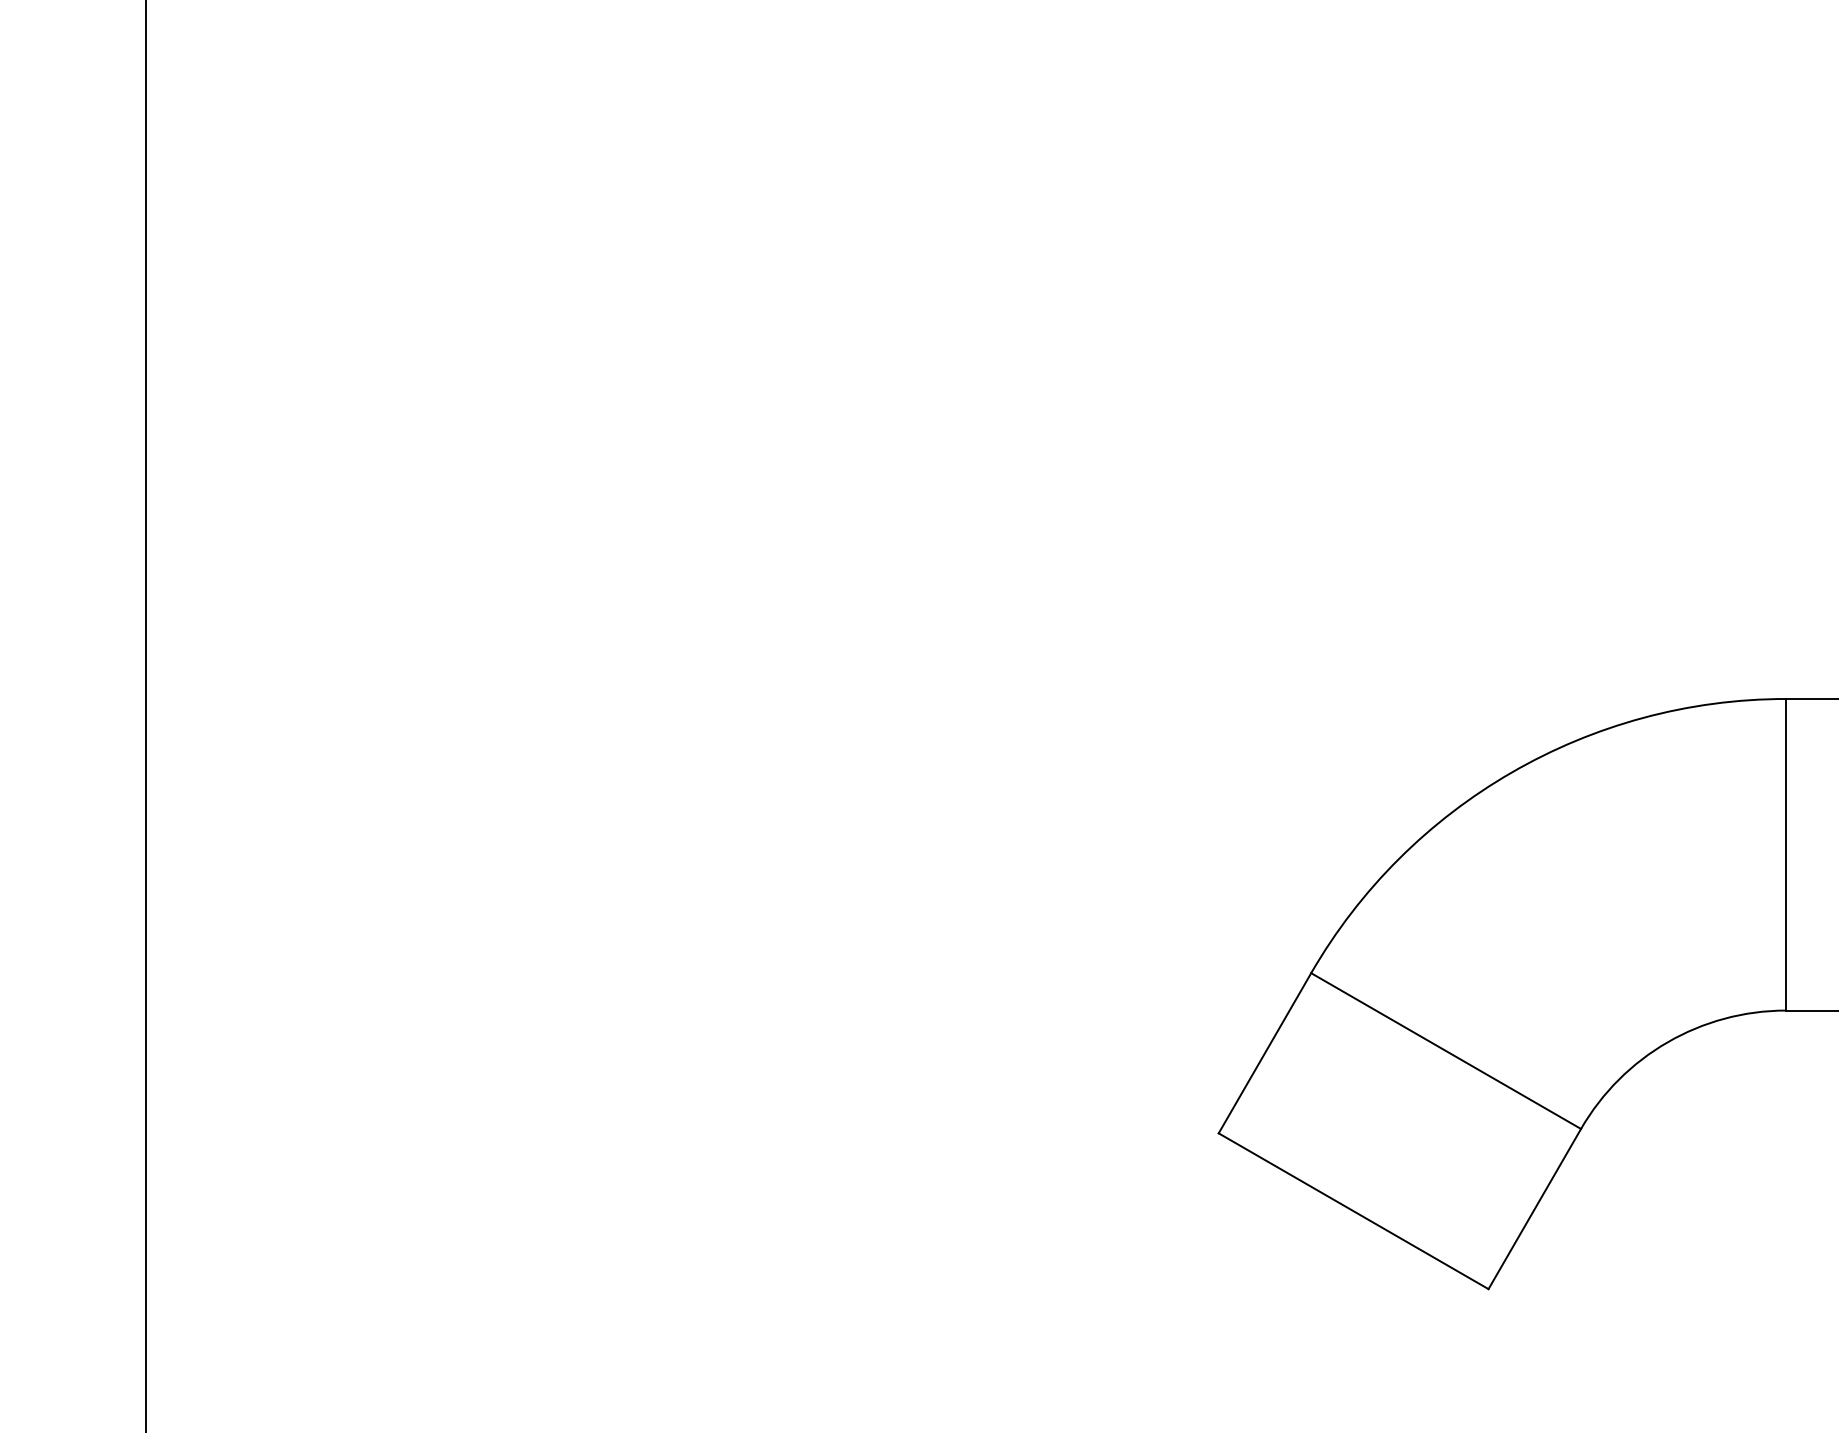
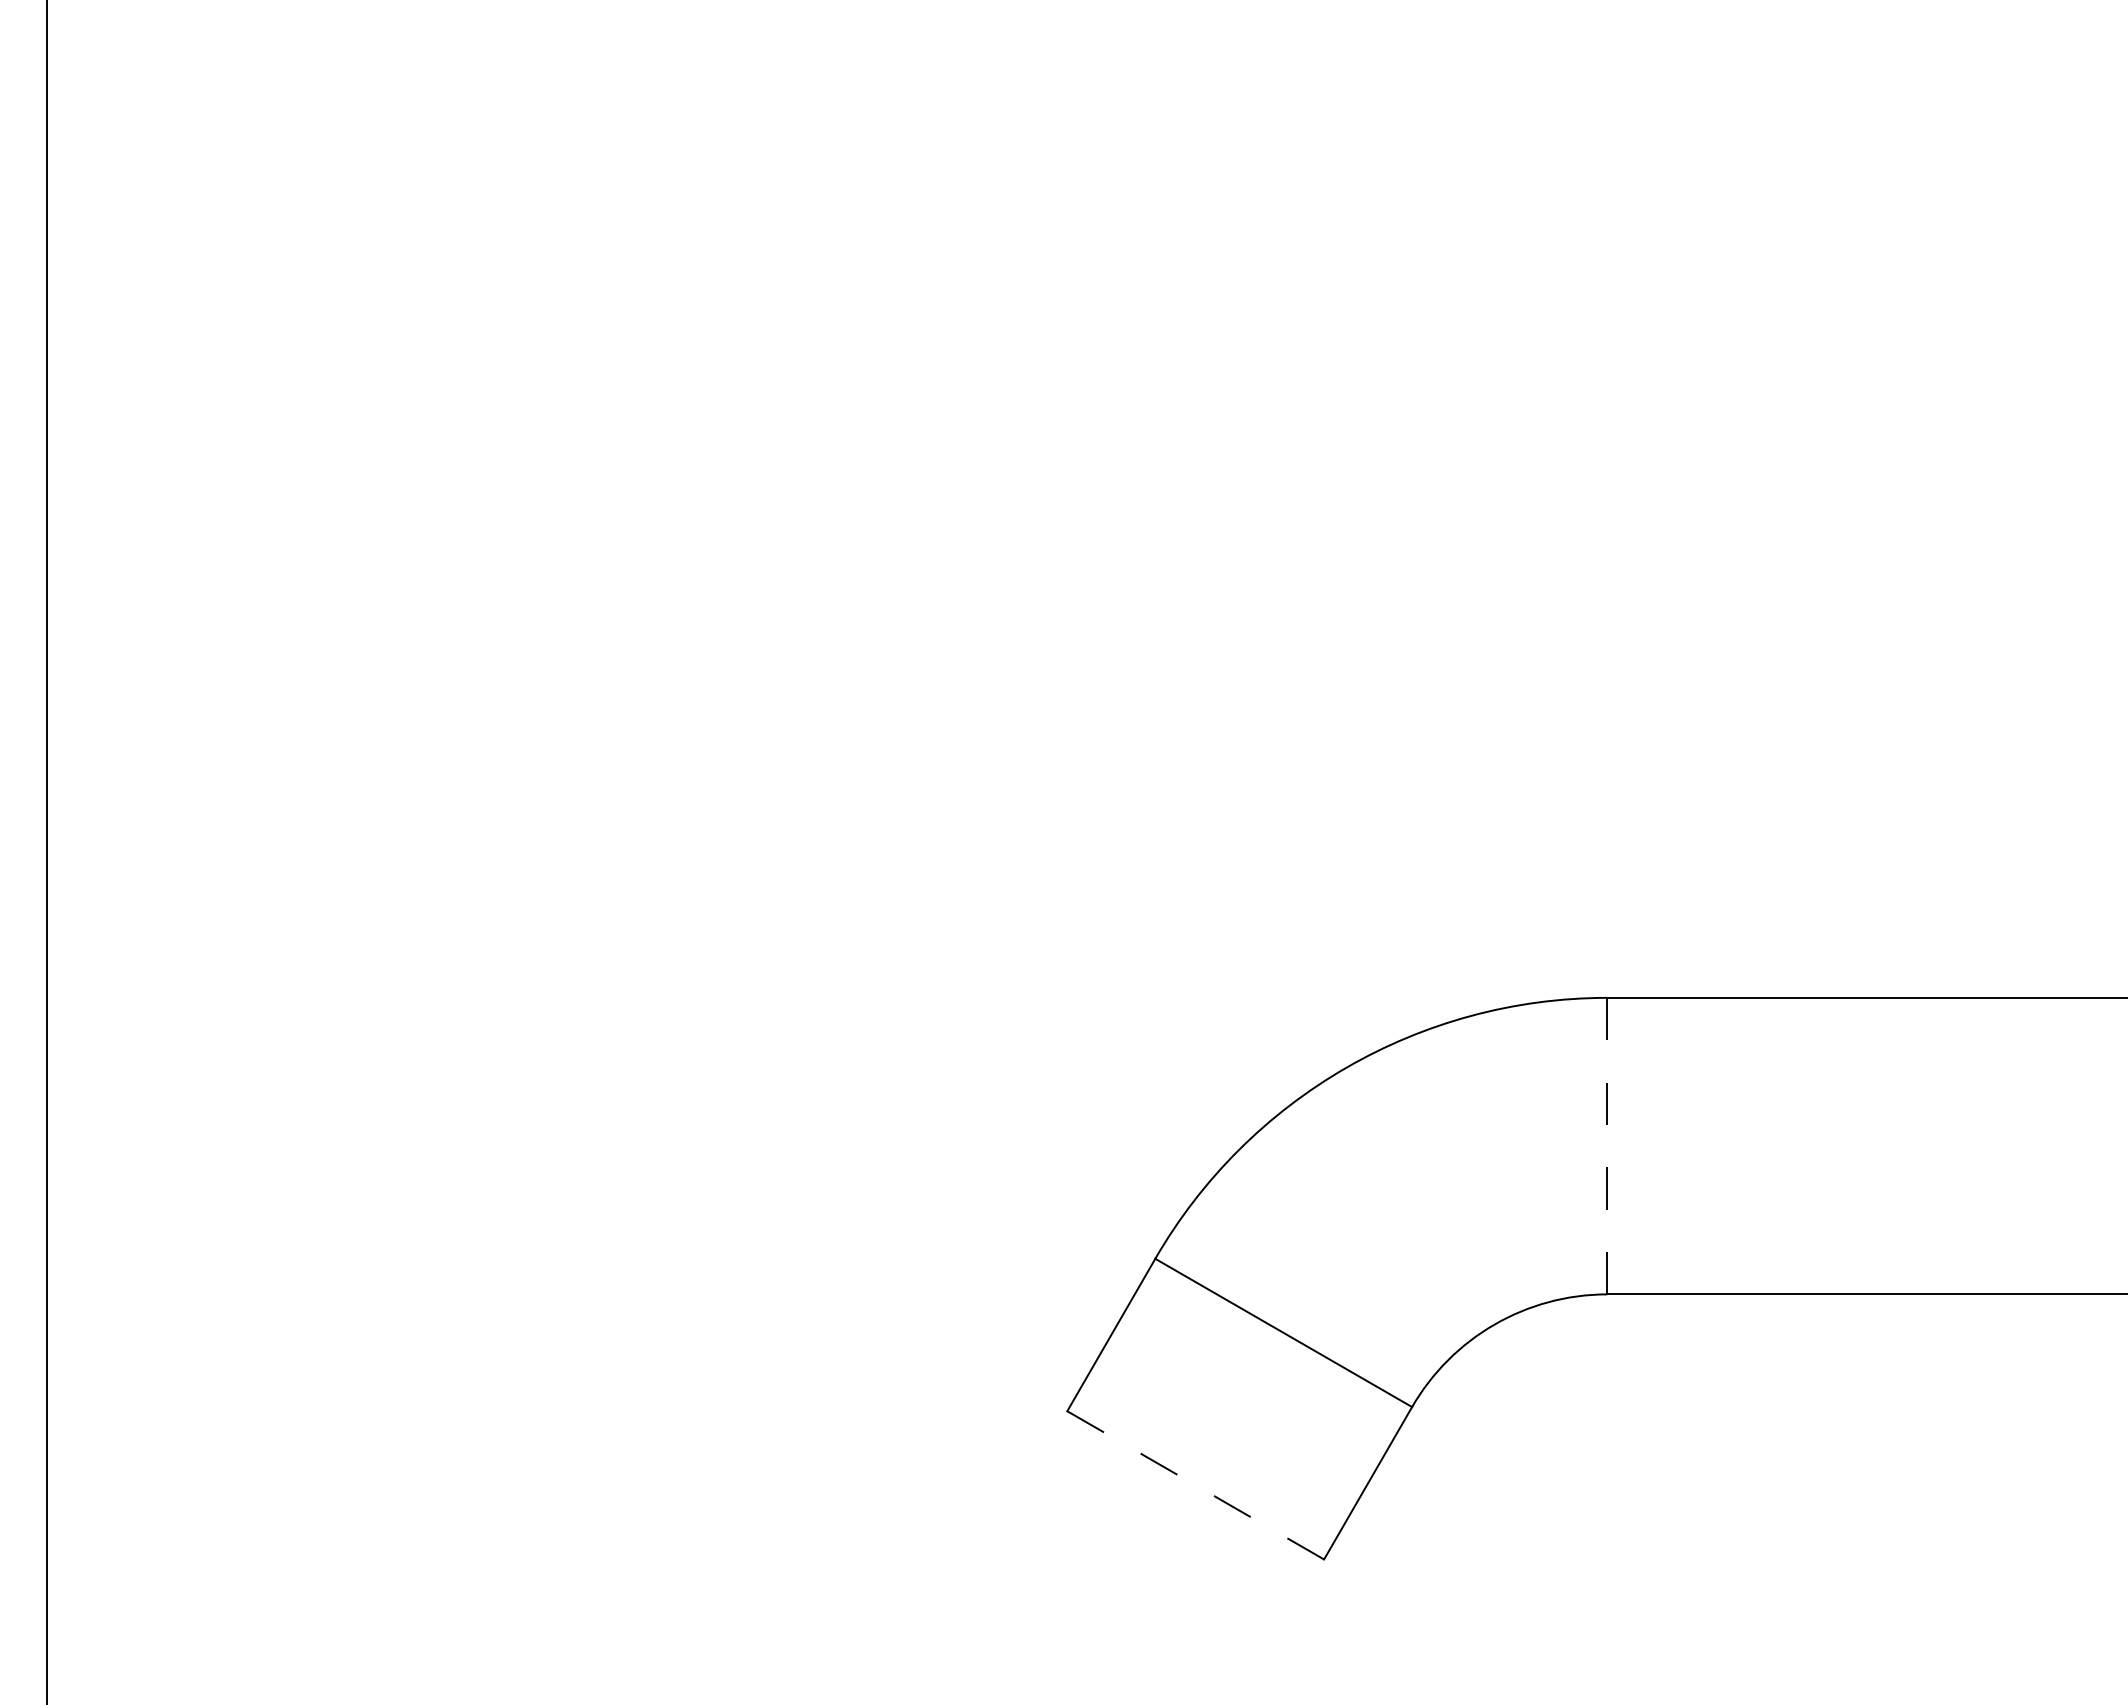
line: (1786, 854) -> (1607, 1145), solid -> dashed
line: (1353, 1211) -> (1195, 1485), solid -> dashed

